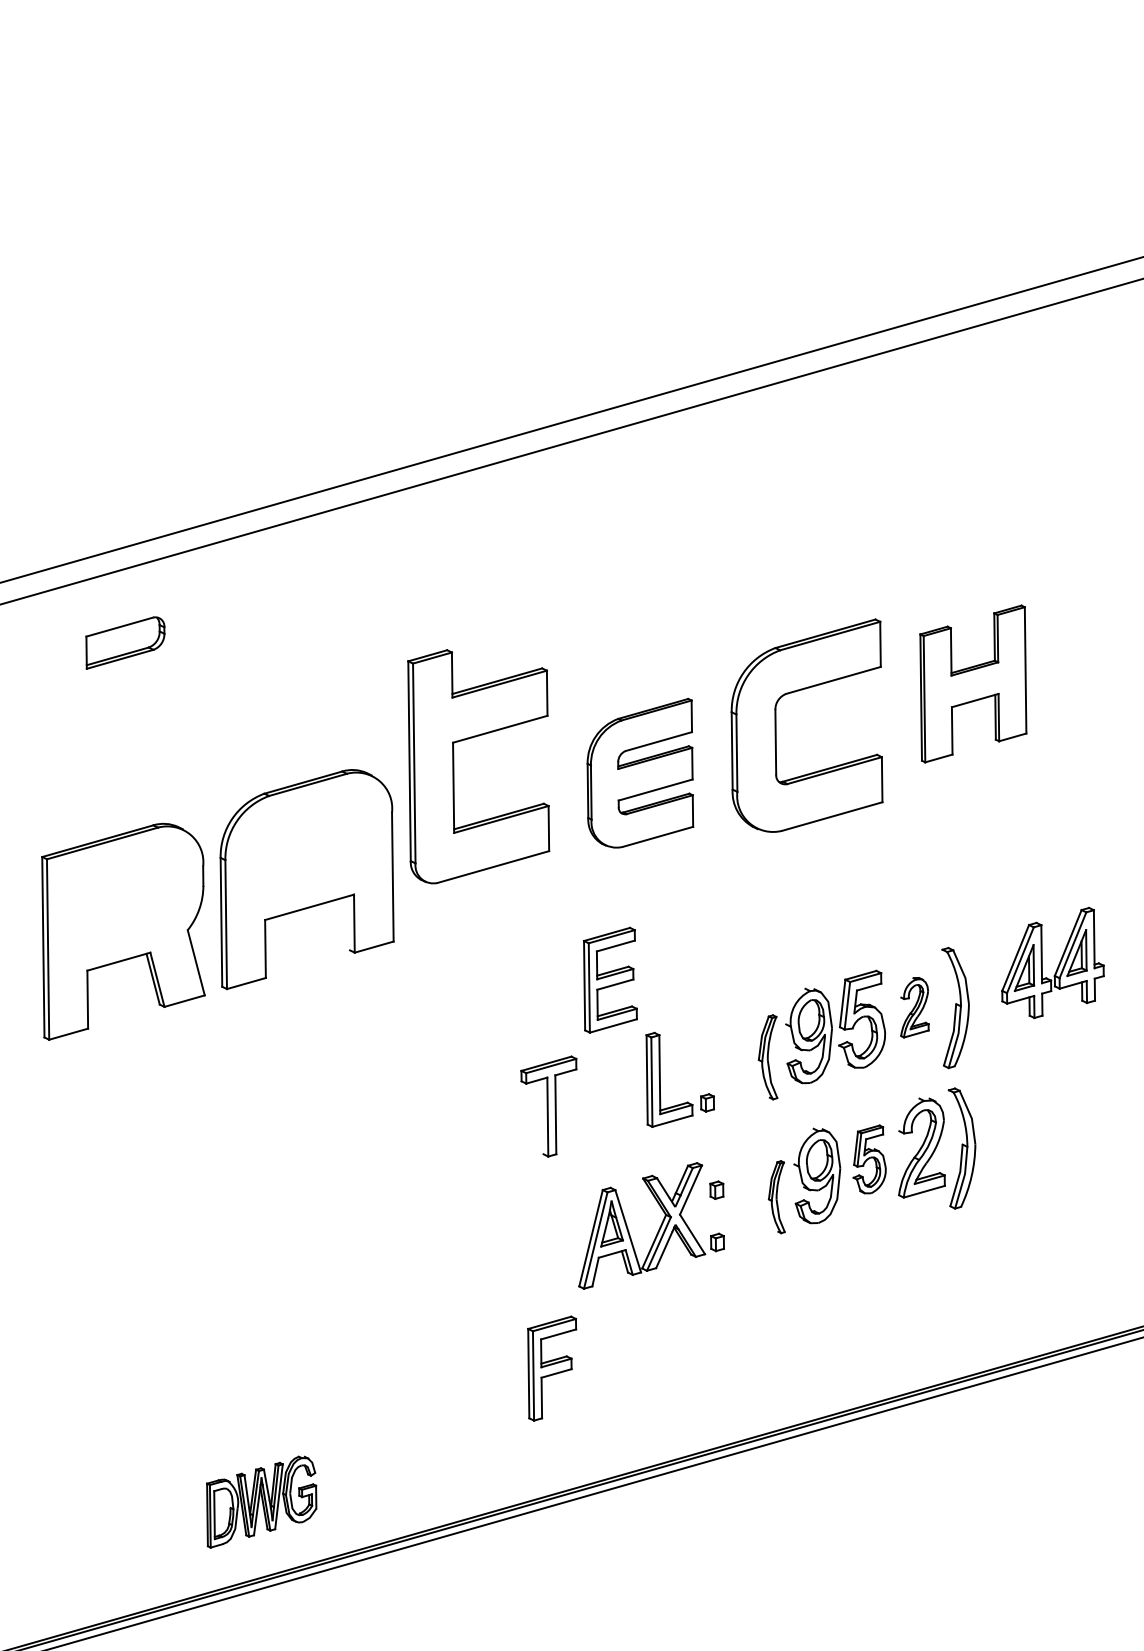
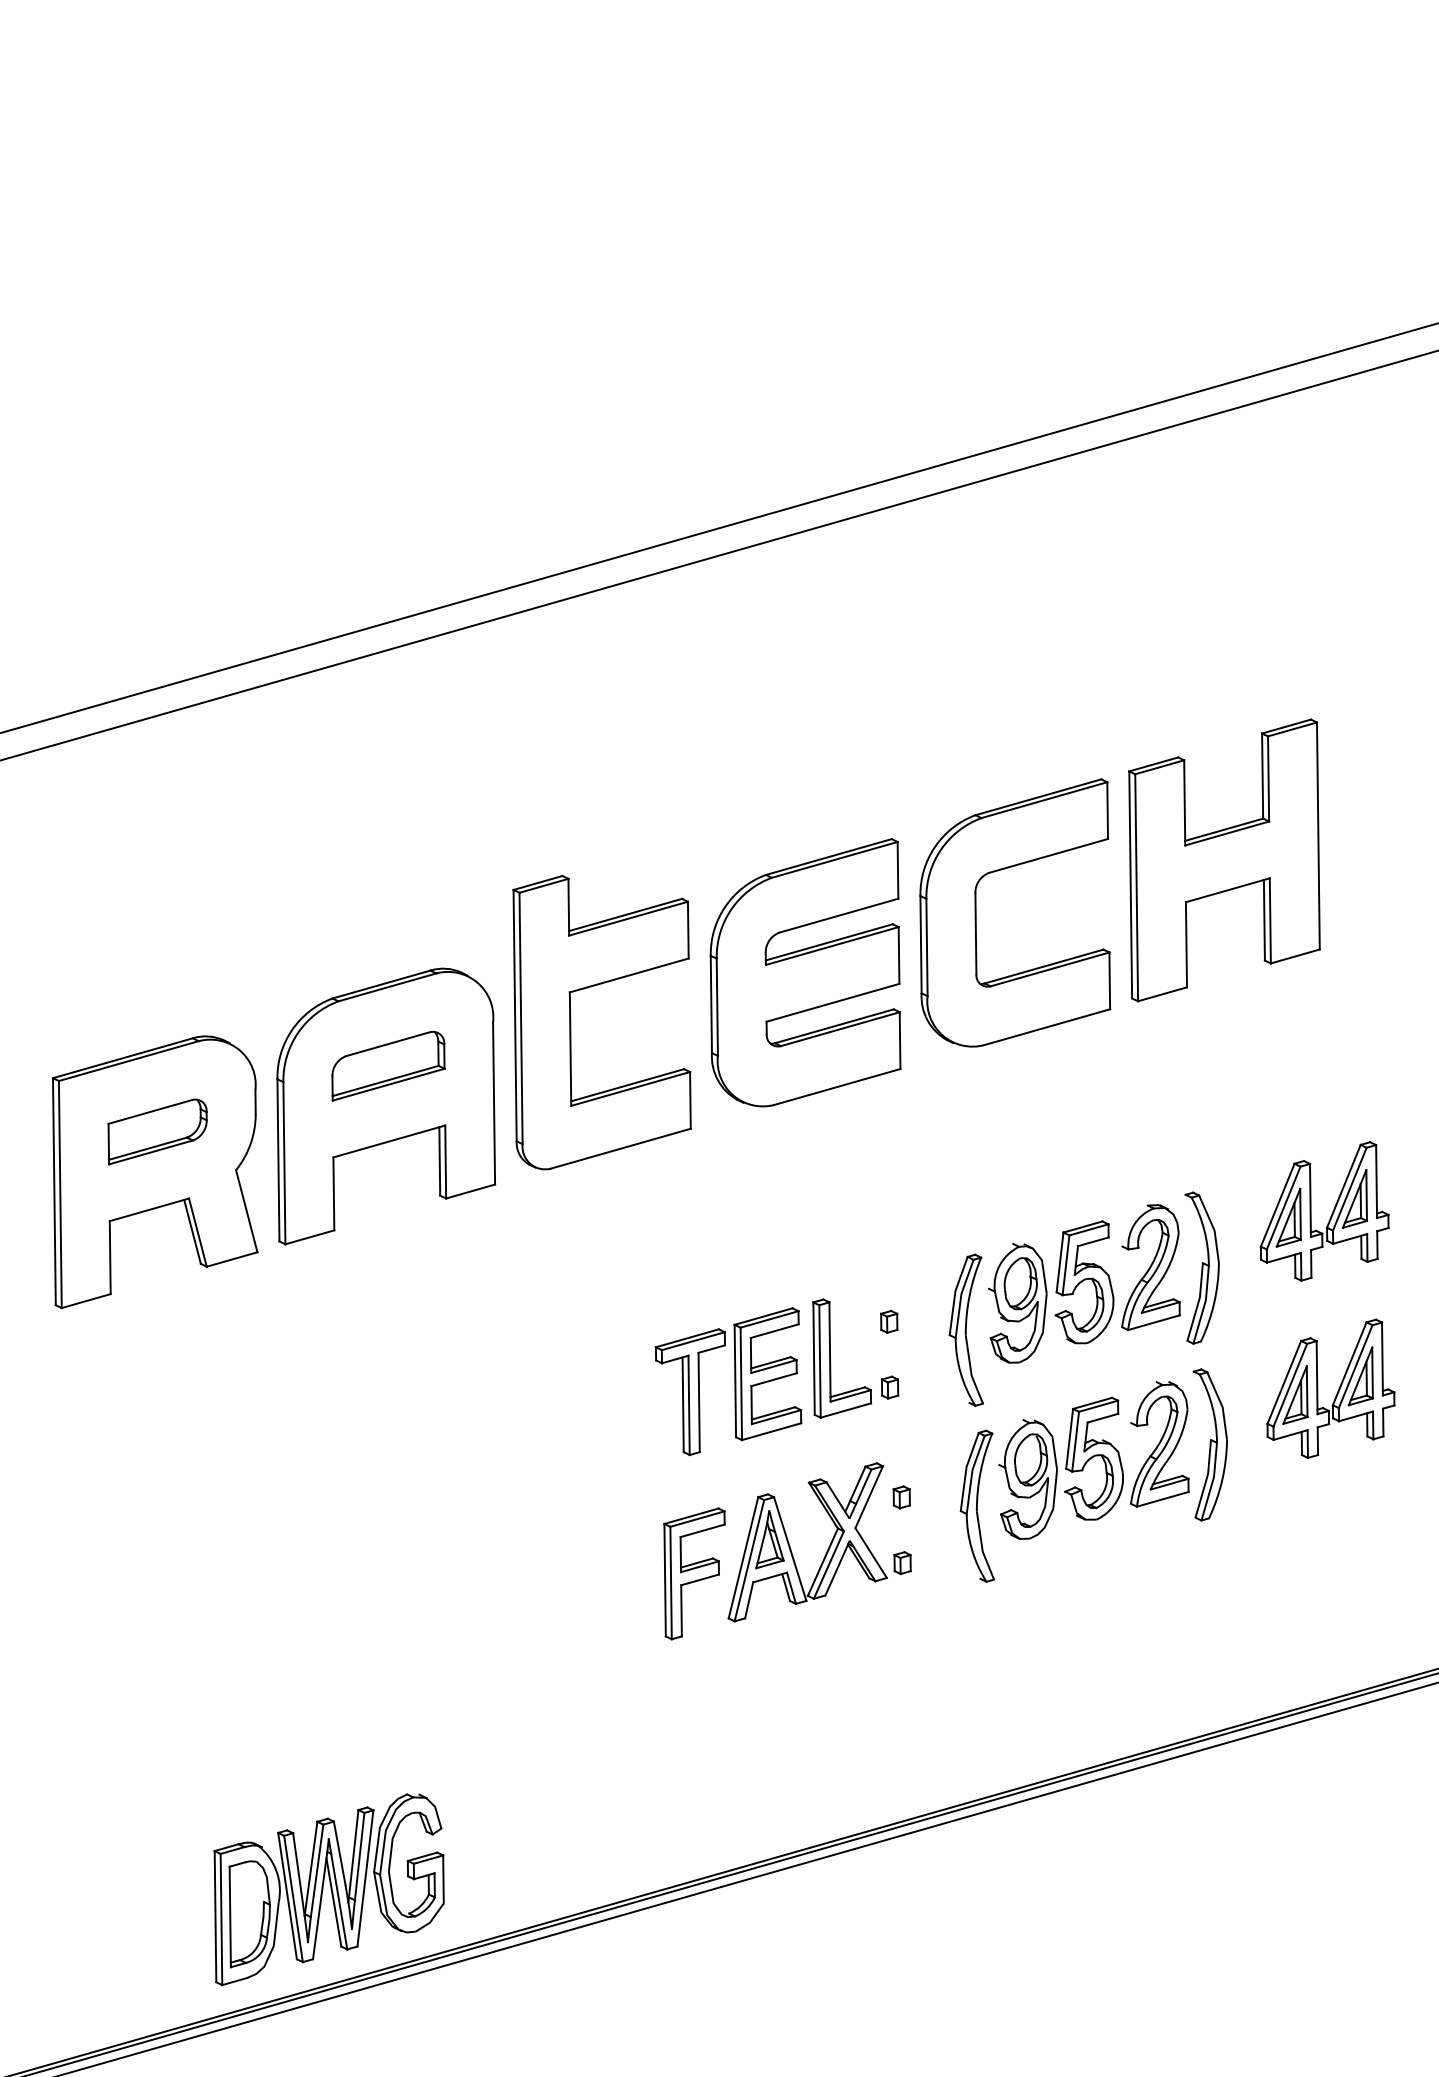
part: (125, 642) -> (157, 1131), moved
part: (973, 684) -> (1224, 860), size x1.43
part: (454, 766) -> (571, 1022), moved
part: (640, 773) -> (805, 972), size x1.43
part: (308, 847) -> (388, 1066), added
line: (349, 923) -> (439, 1161), added
part: (610, 980) -> (767, 1374), moved
part: (914, 1007) -> (1150, 1267), size x1.67
part: (707, 1050) -> (889, 1321), added
part: (767, 1056) -> (965, 1329), size x1.43
part: (1063, 1105) -> (1337, 1390), added
line: (542, 1116) -> (682, 1404), added
part: (869, 1159) -> (1093, 1458), size x1.43
part: (776, 1196) -> (976, 1505), size x1.67
part: (552, 1368) -> (694, 1573), moved
part: (261, 1501) -> (328, 1889), size x1.67

